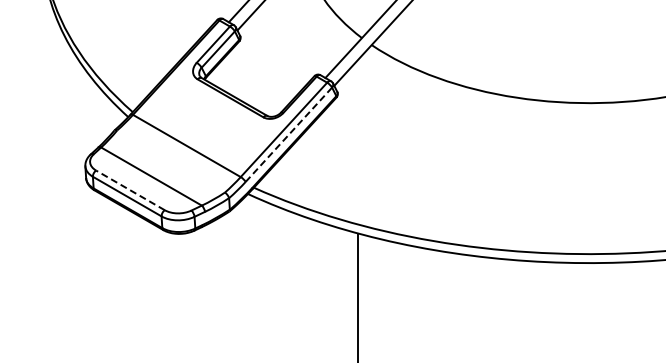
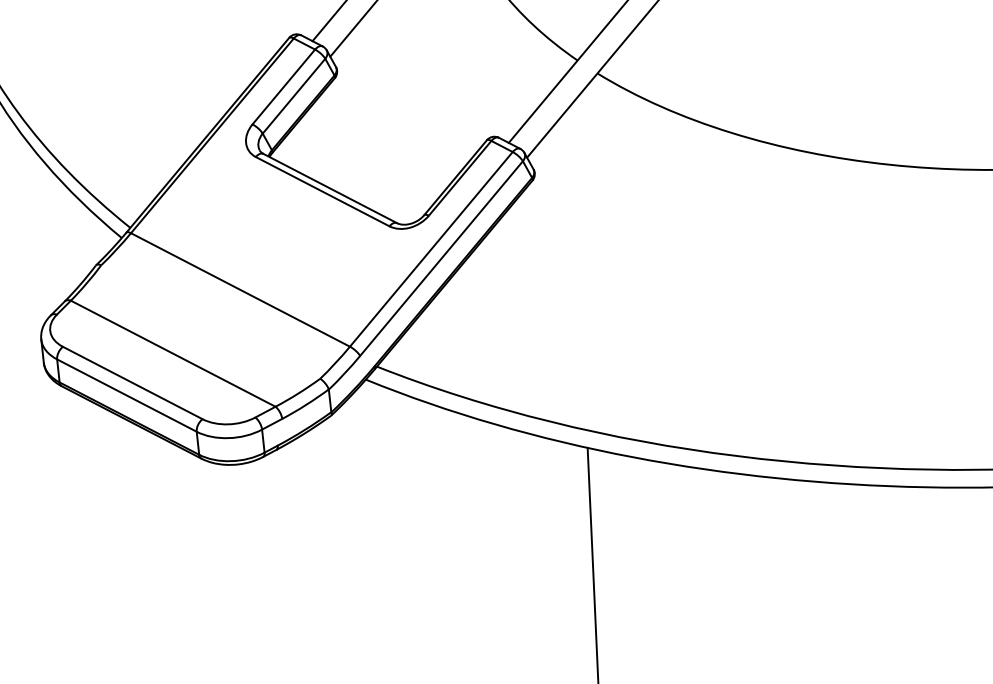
line: (288, 134) -> (440, 258), dashed -> solid
line: (130, 190) -> (132, 383), dashed -> solid

